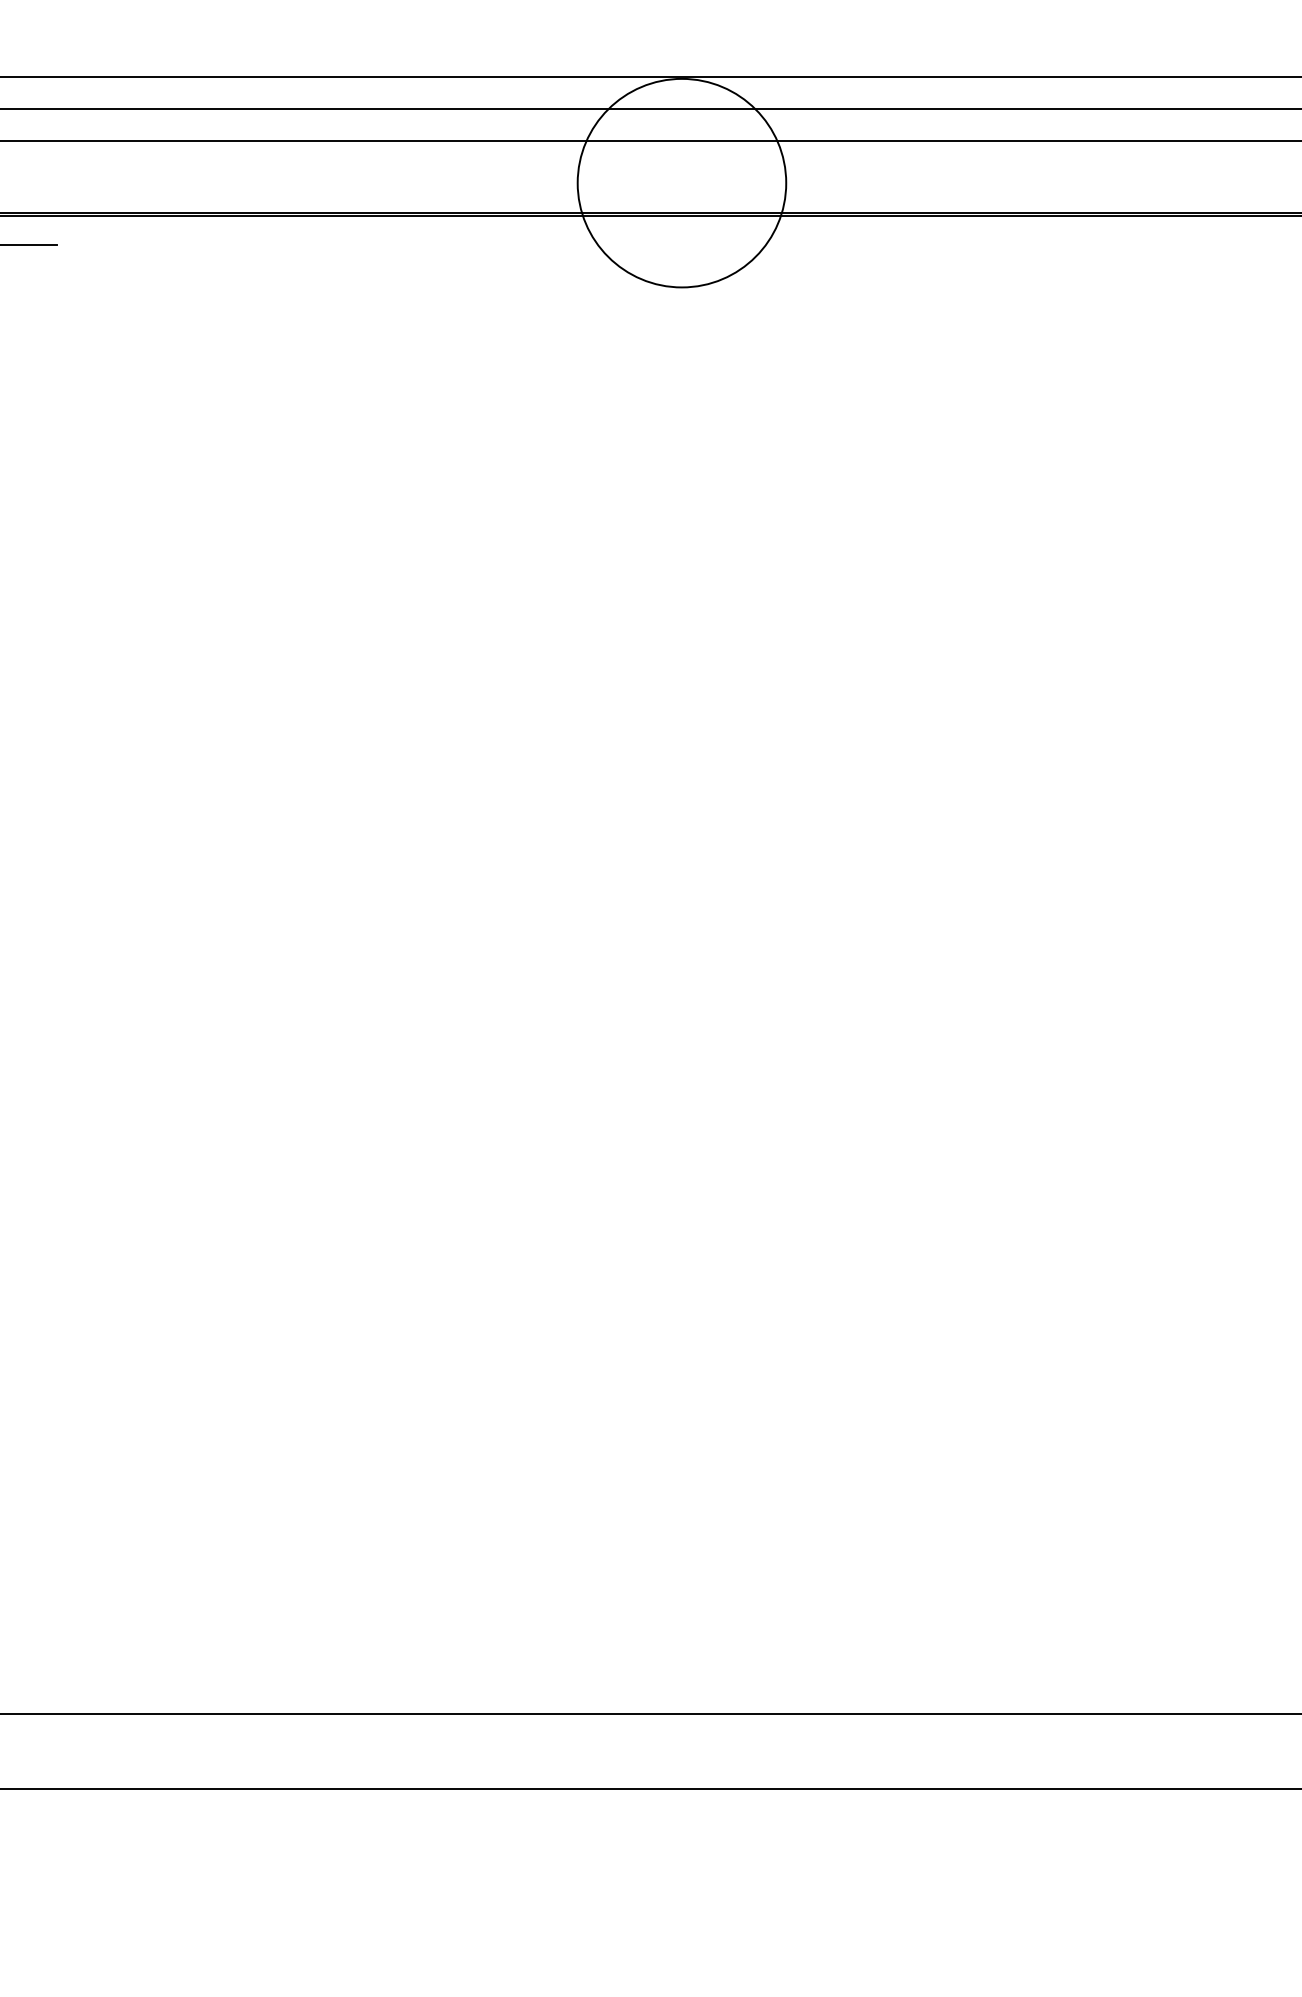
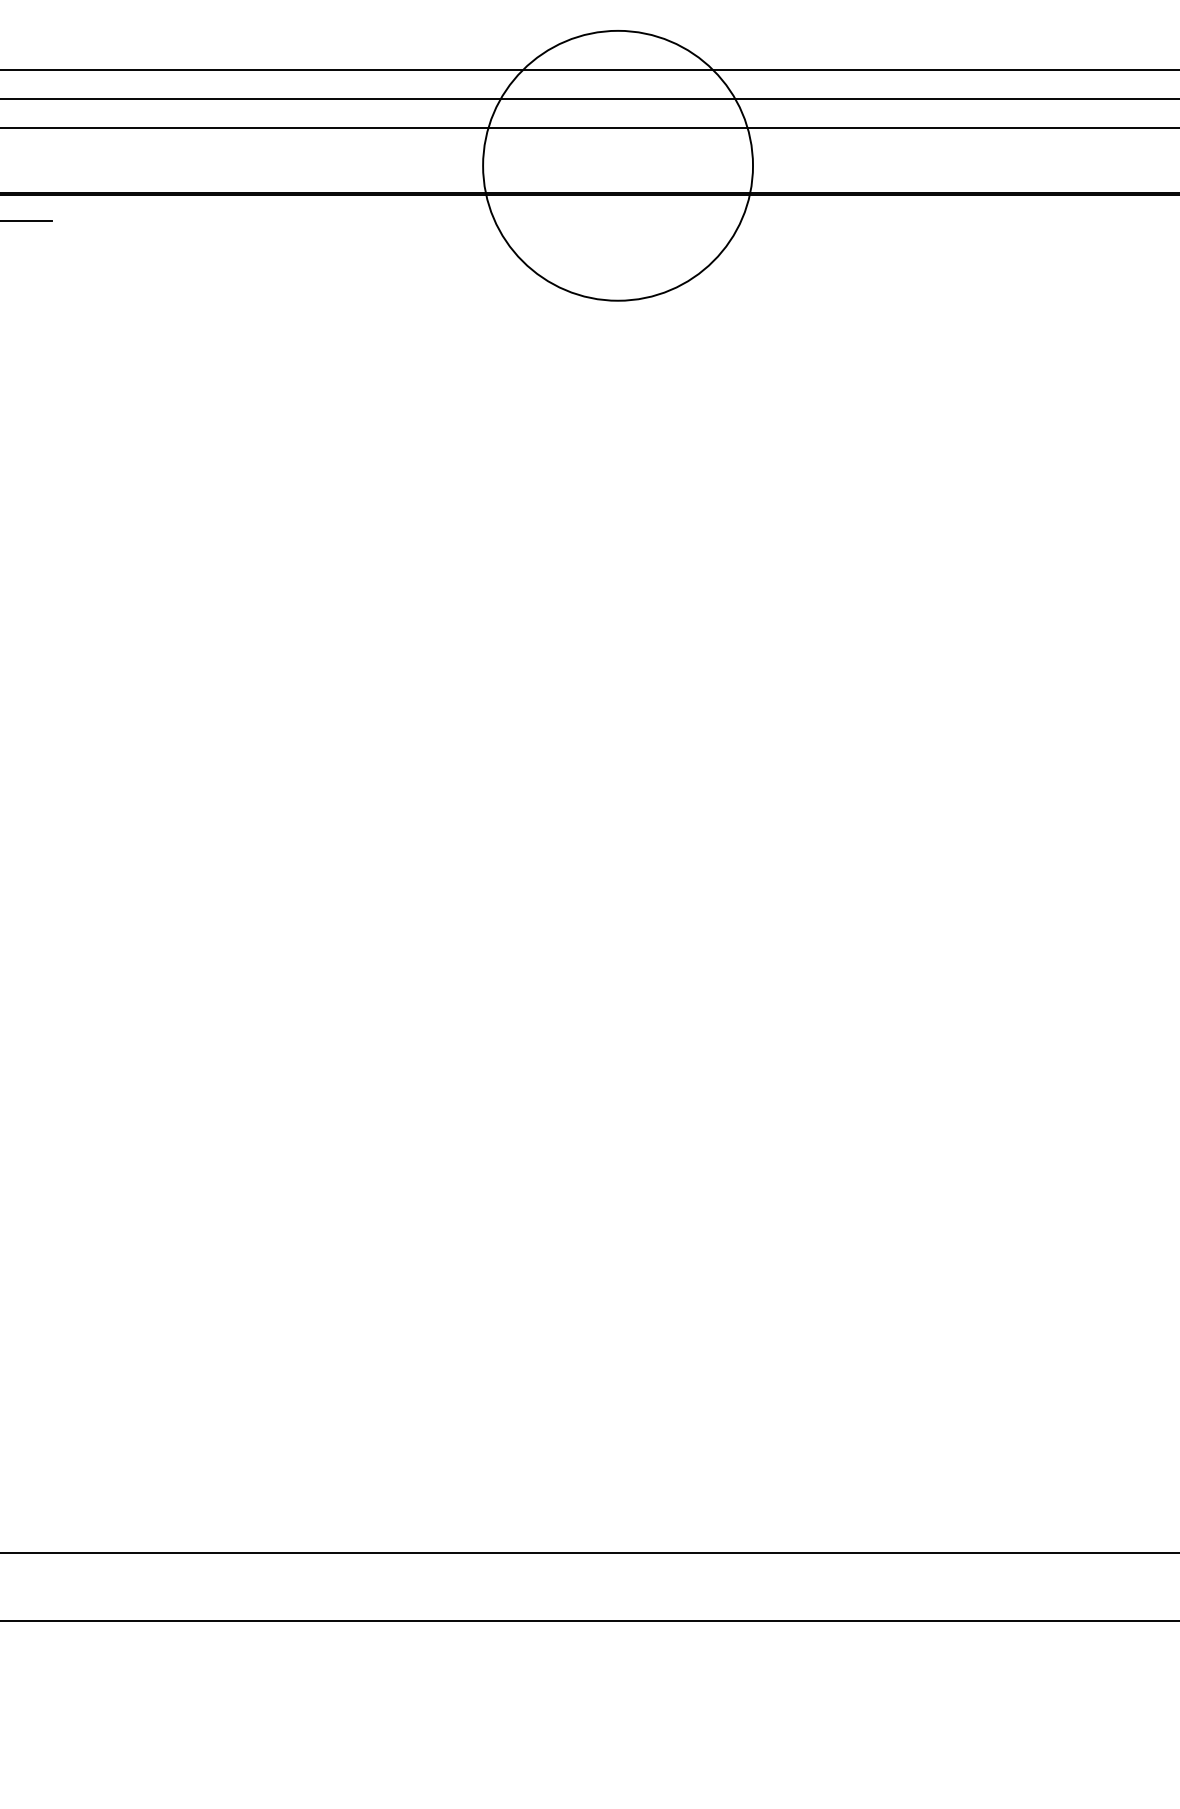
circle: (681, 183) -> (617, 166), size x1.43

